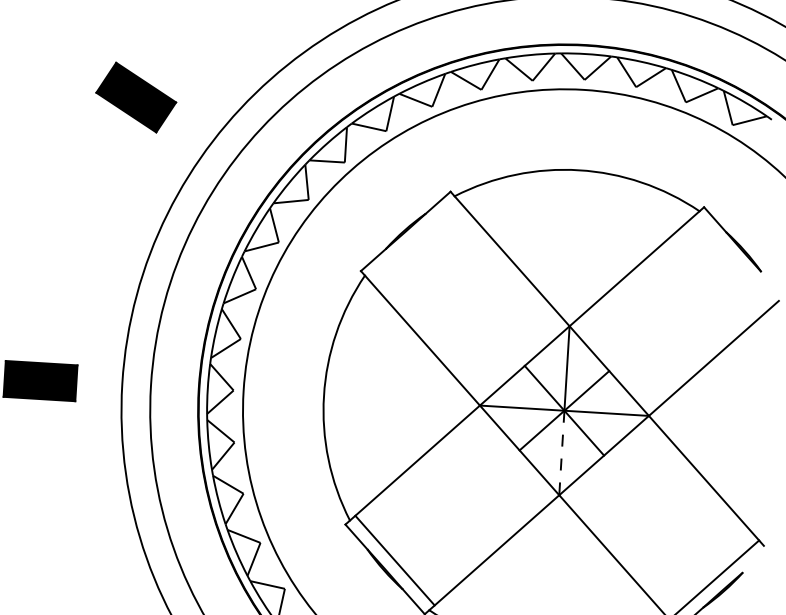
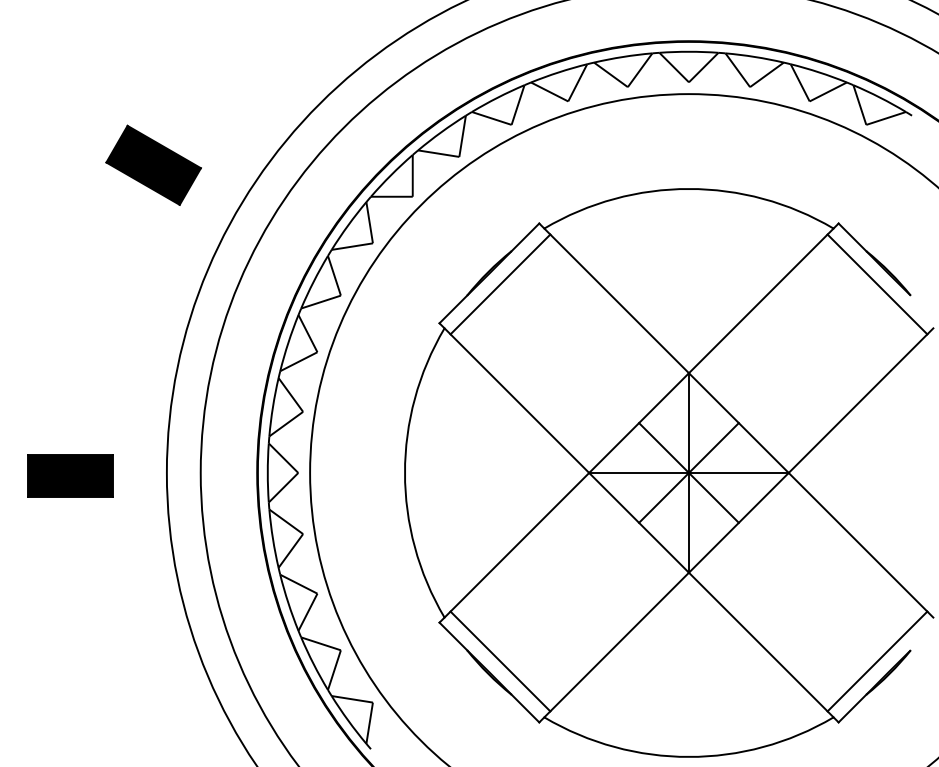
part: (136, 96) -> (153, 164), moved
line: (414, 241) -> (500, 284), added
line: (733, 260) -> (877, 284), added
line: (561, 452) -> (688, 522), dashed -> solid

